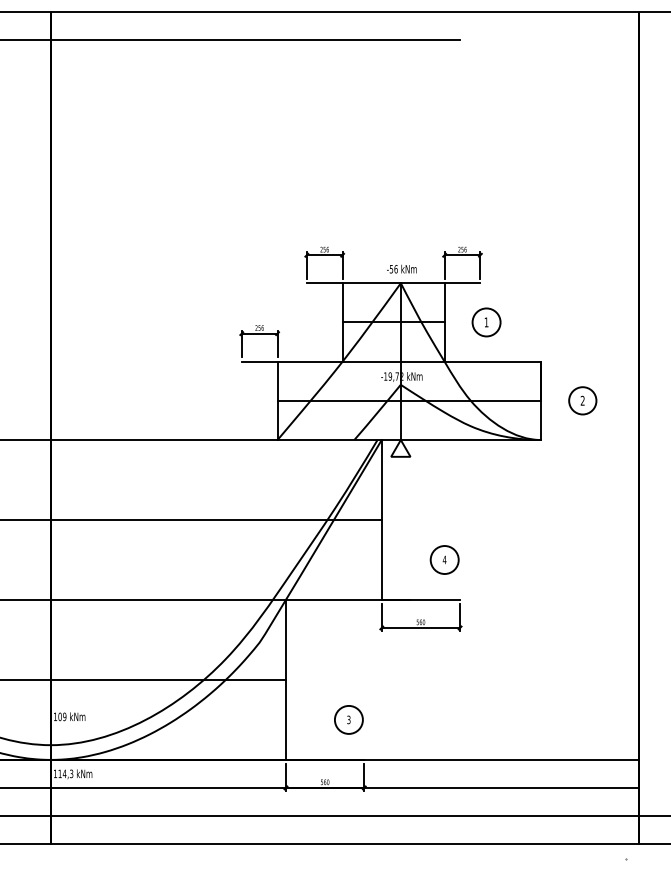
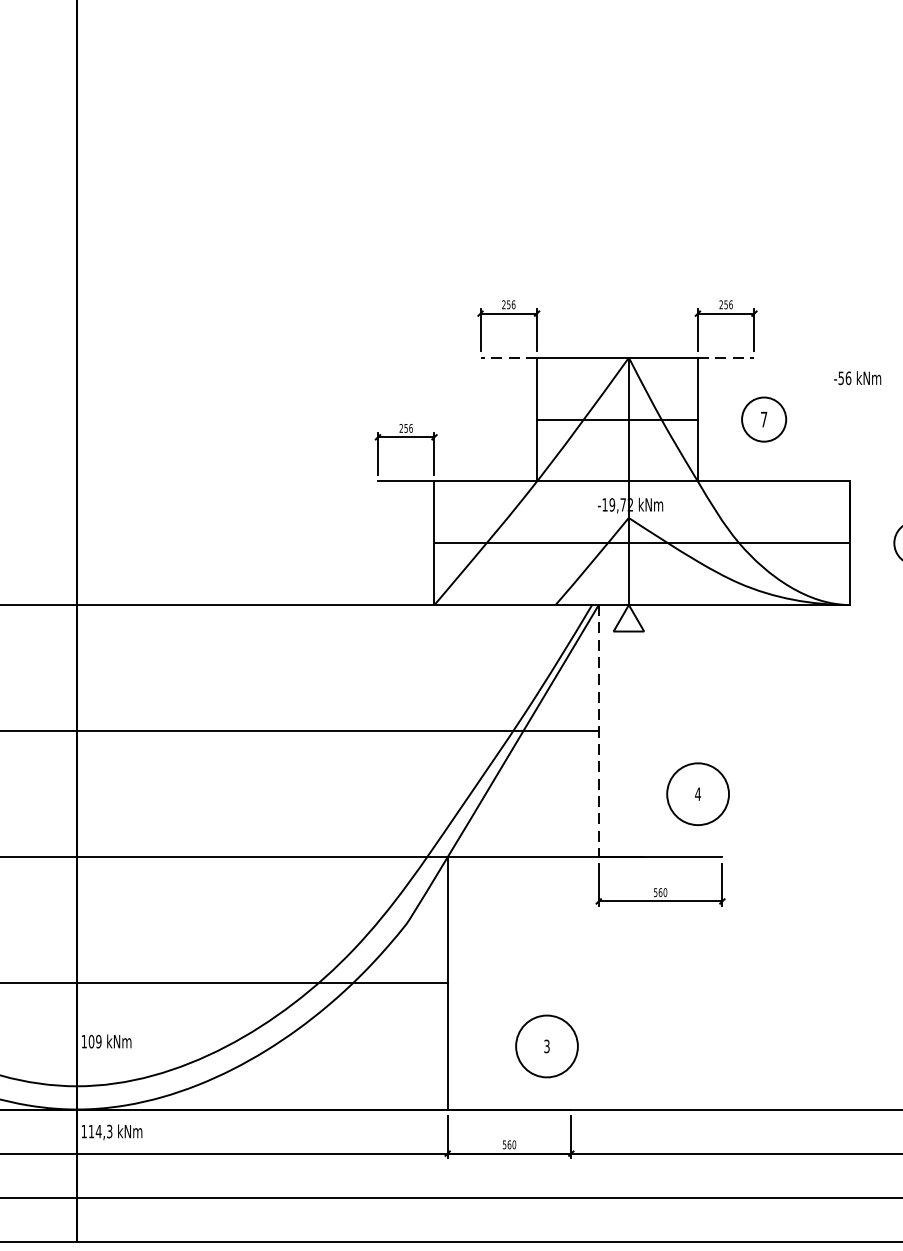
text: (401, 268) -> (857, 377), moved
line: (324, 283) -> (508, 358), solid -> dashed
line: (462, 283) -> (726, 358), solid -> dashed
text: (486, 322) -> (763, 419), 1 -> 7
line: (381, 520) -> (598, 731), solid -> dashed
circle: (444, 560) -> (697, 795), size x1.4
circle: (348, 719) -> (546, 1045), size x1.4

